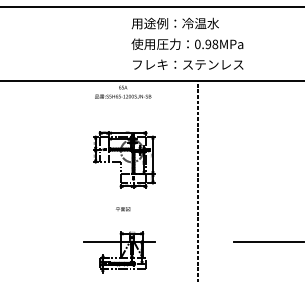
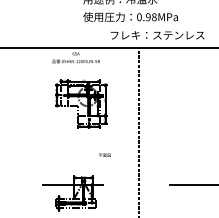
text: (188, 64) -> (157, 35), moved
part: (124, 159) -> (81, 103), moved
text: (123, 209) -> (105, 155), moved

